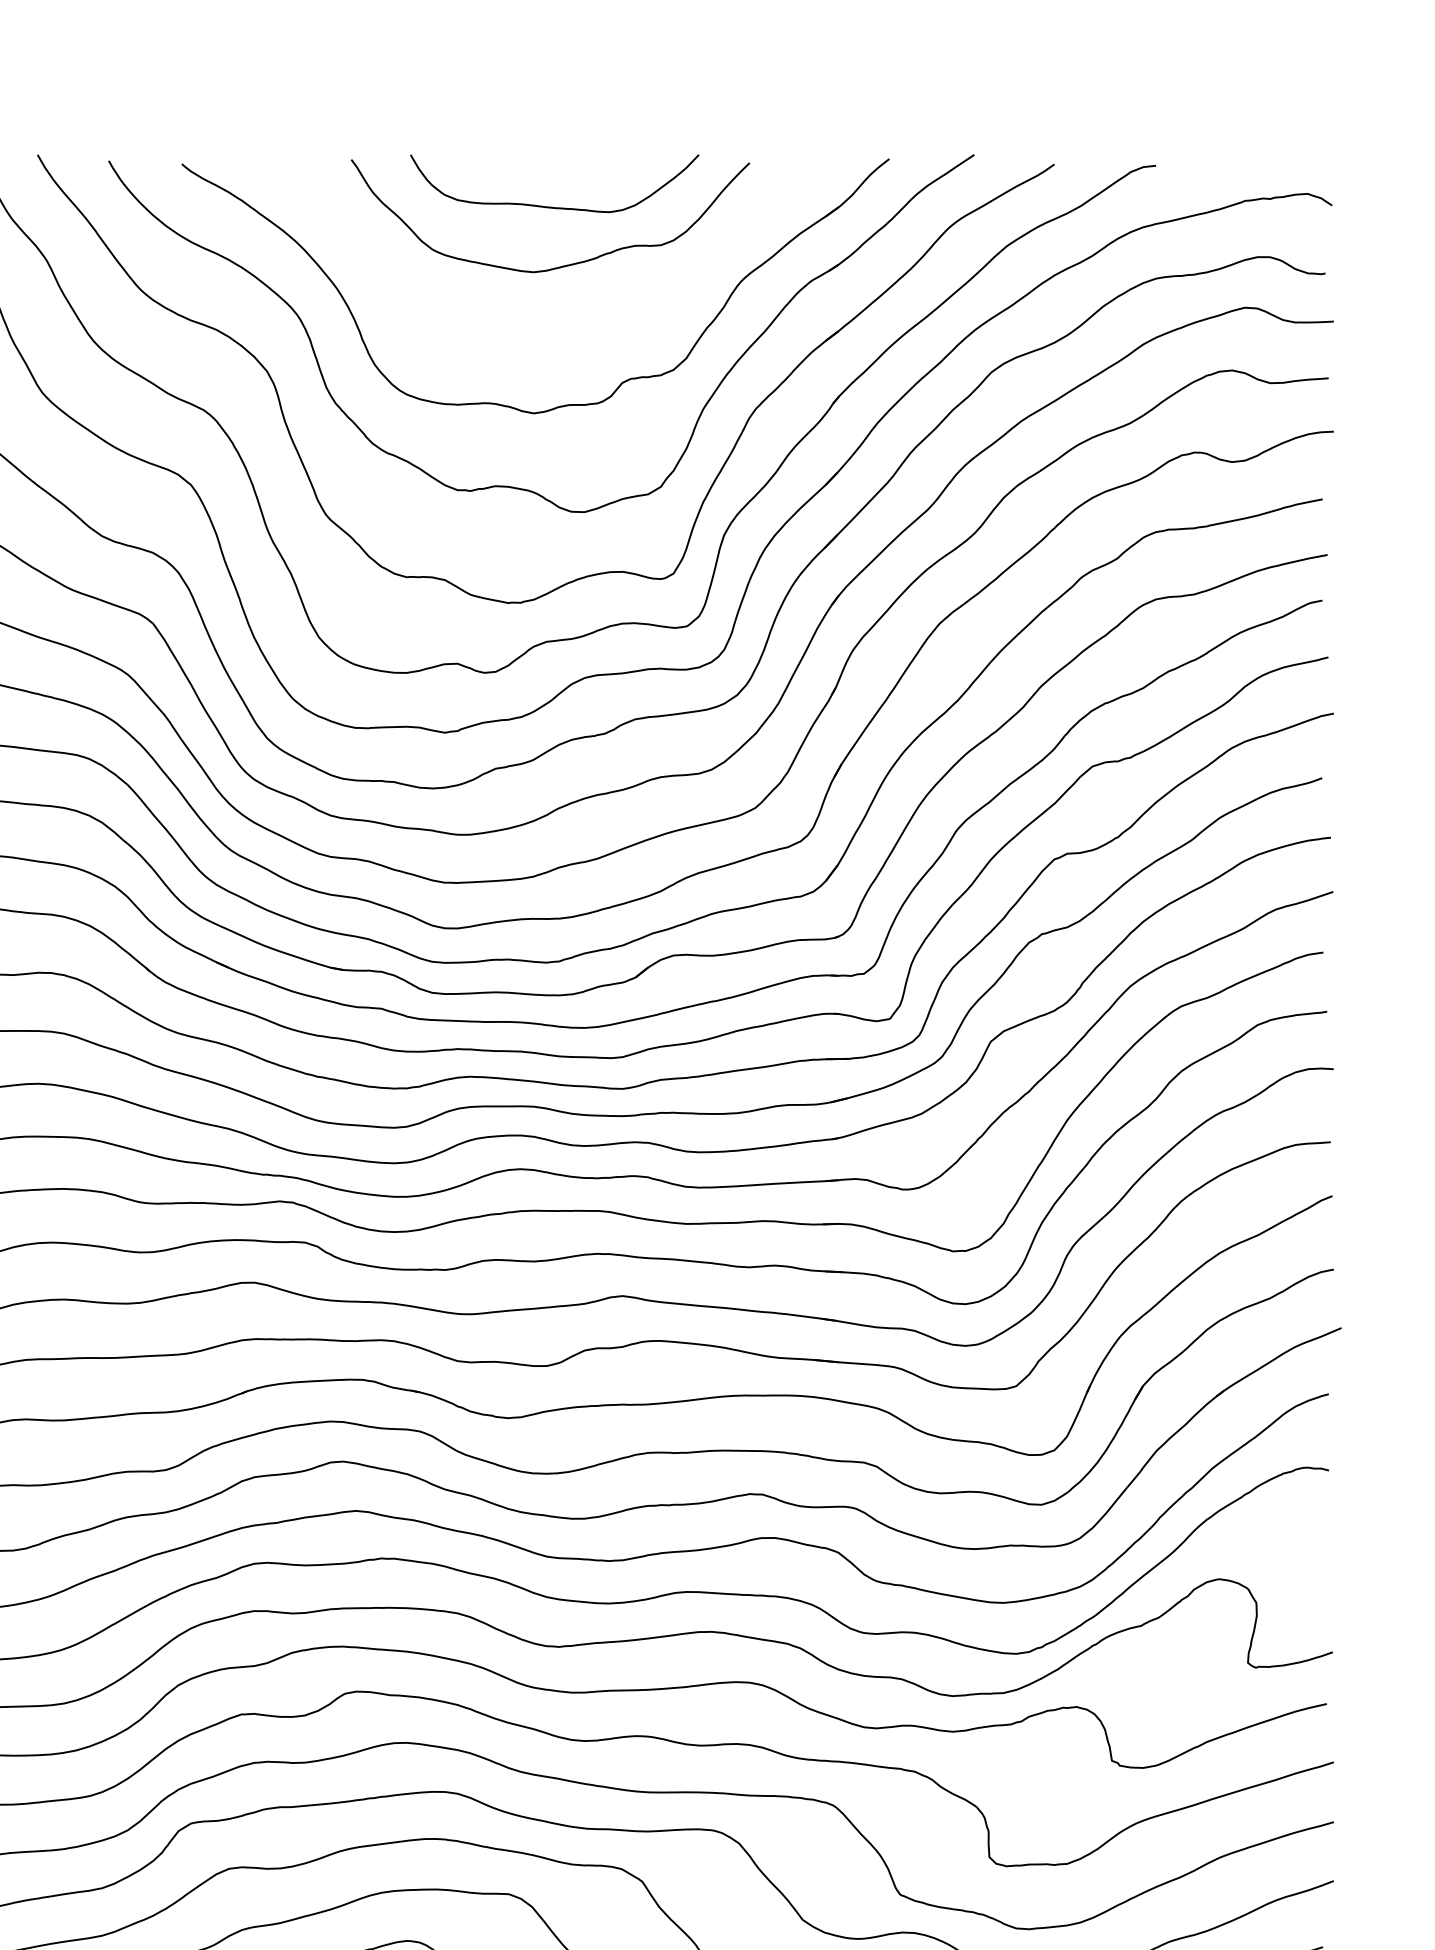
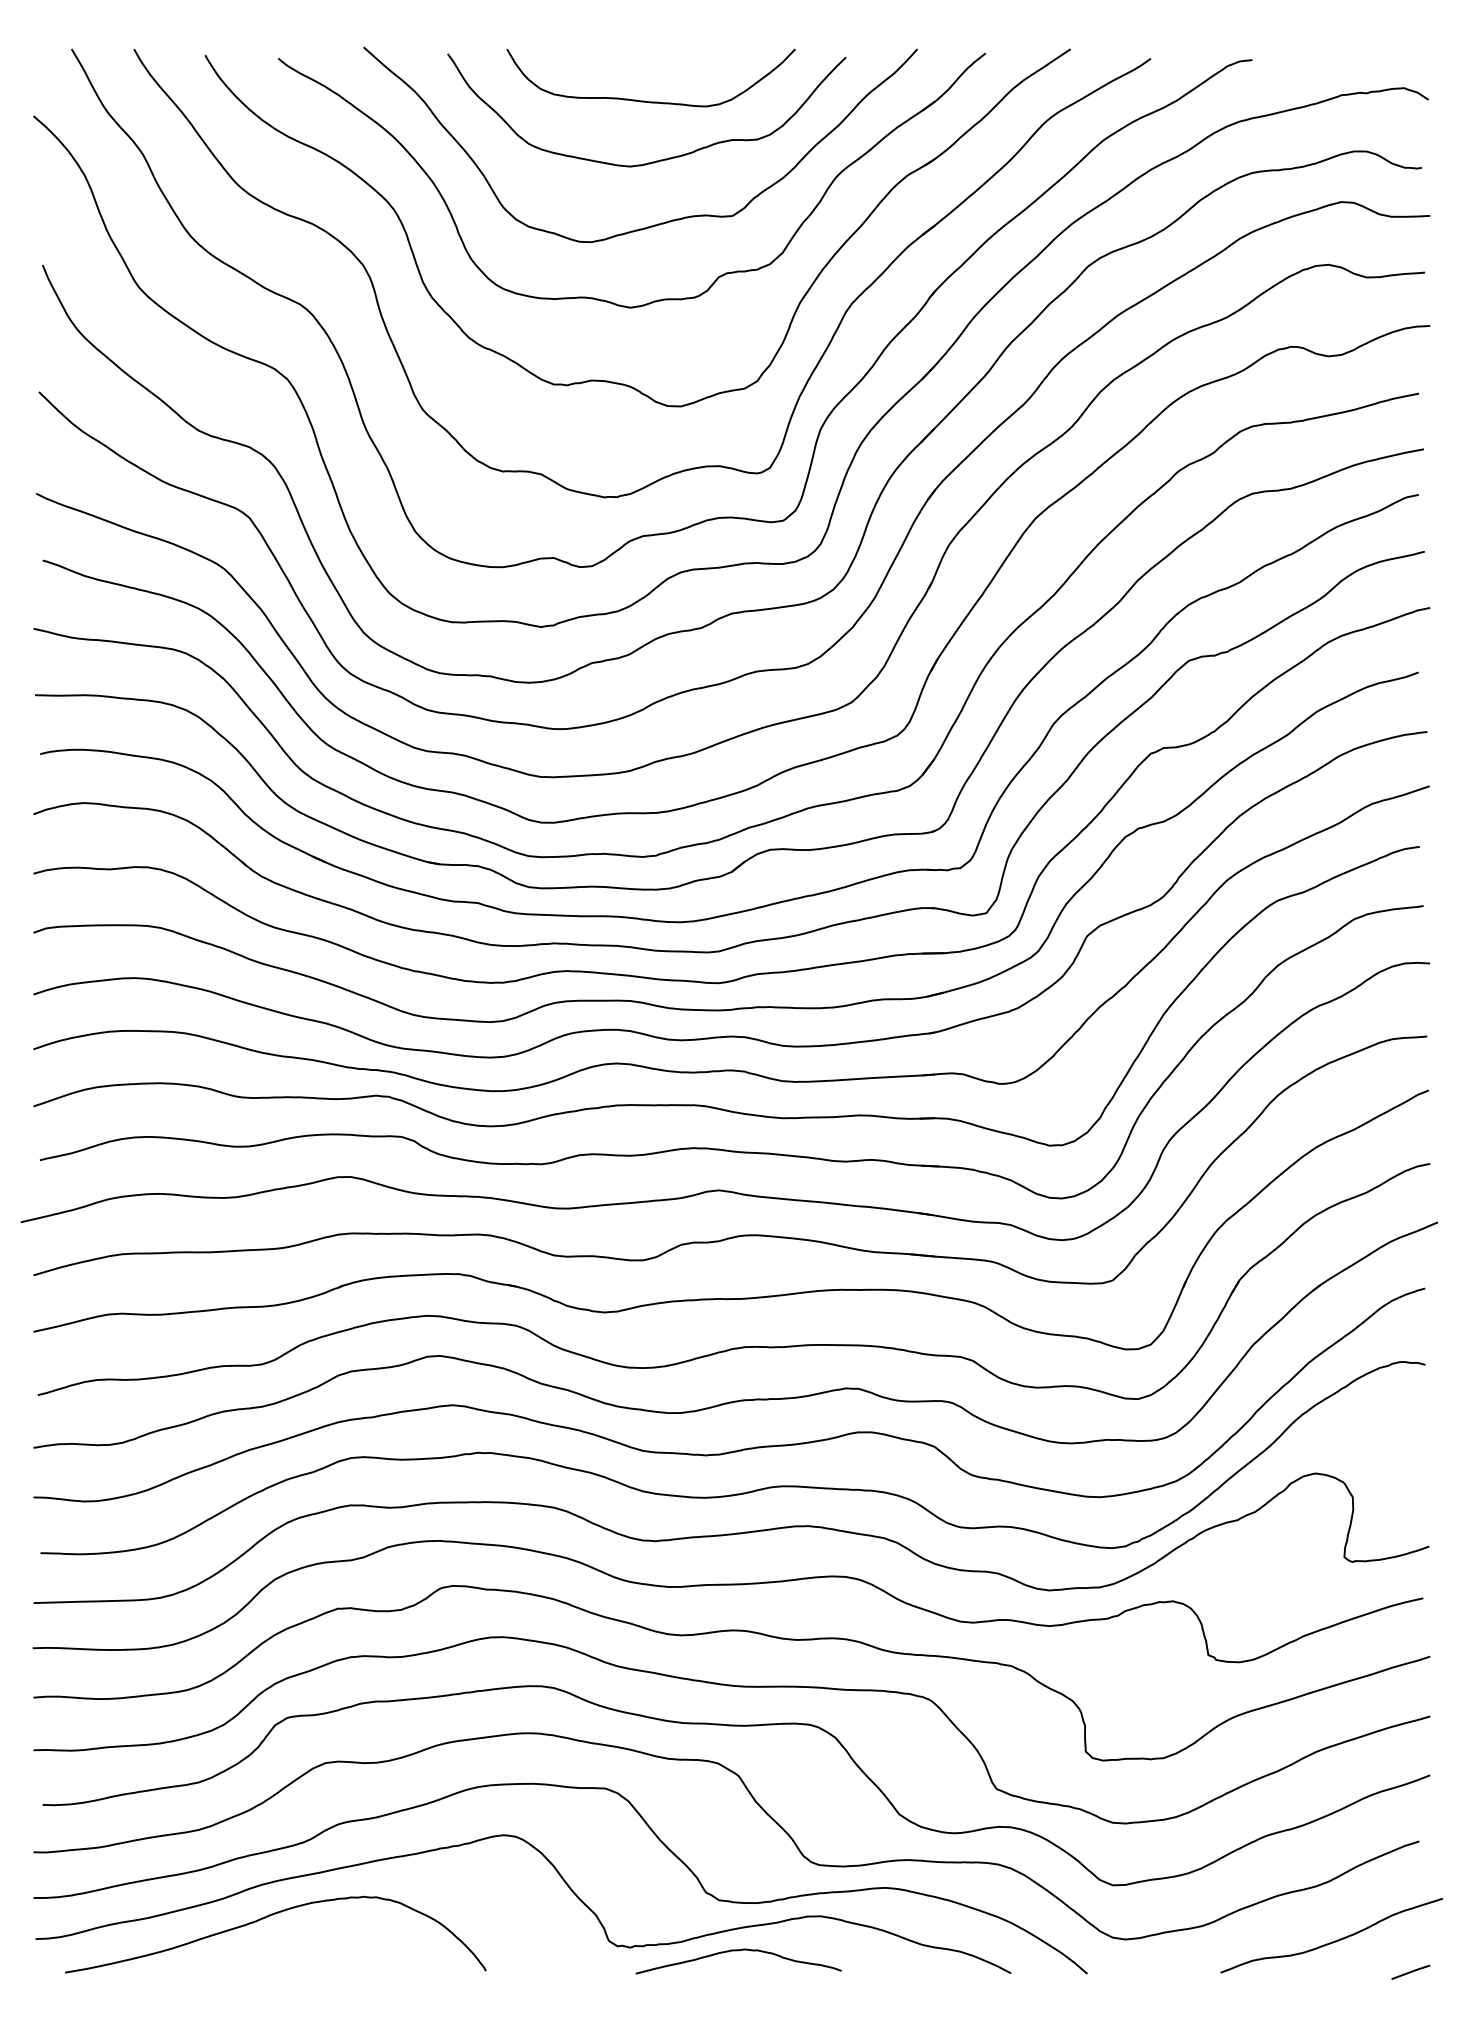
curve: (565, 328) -> (661, 222), added

